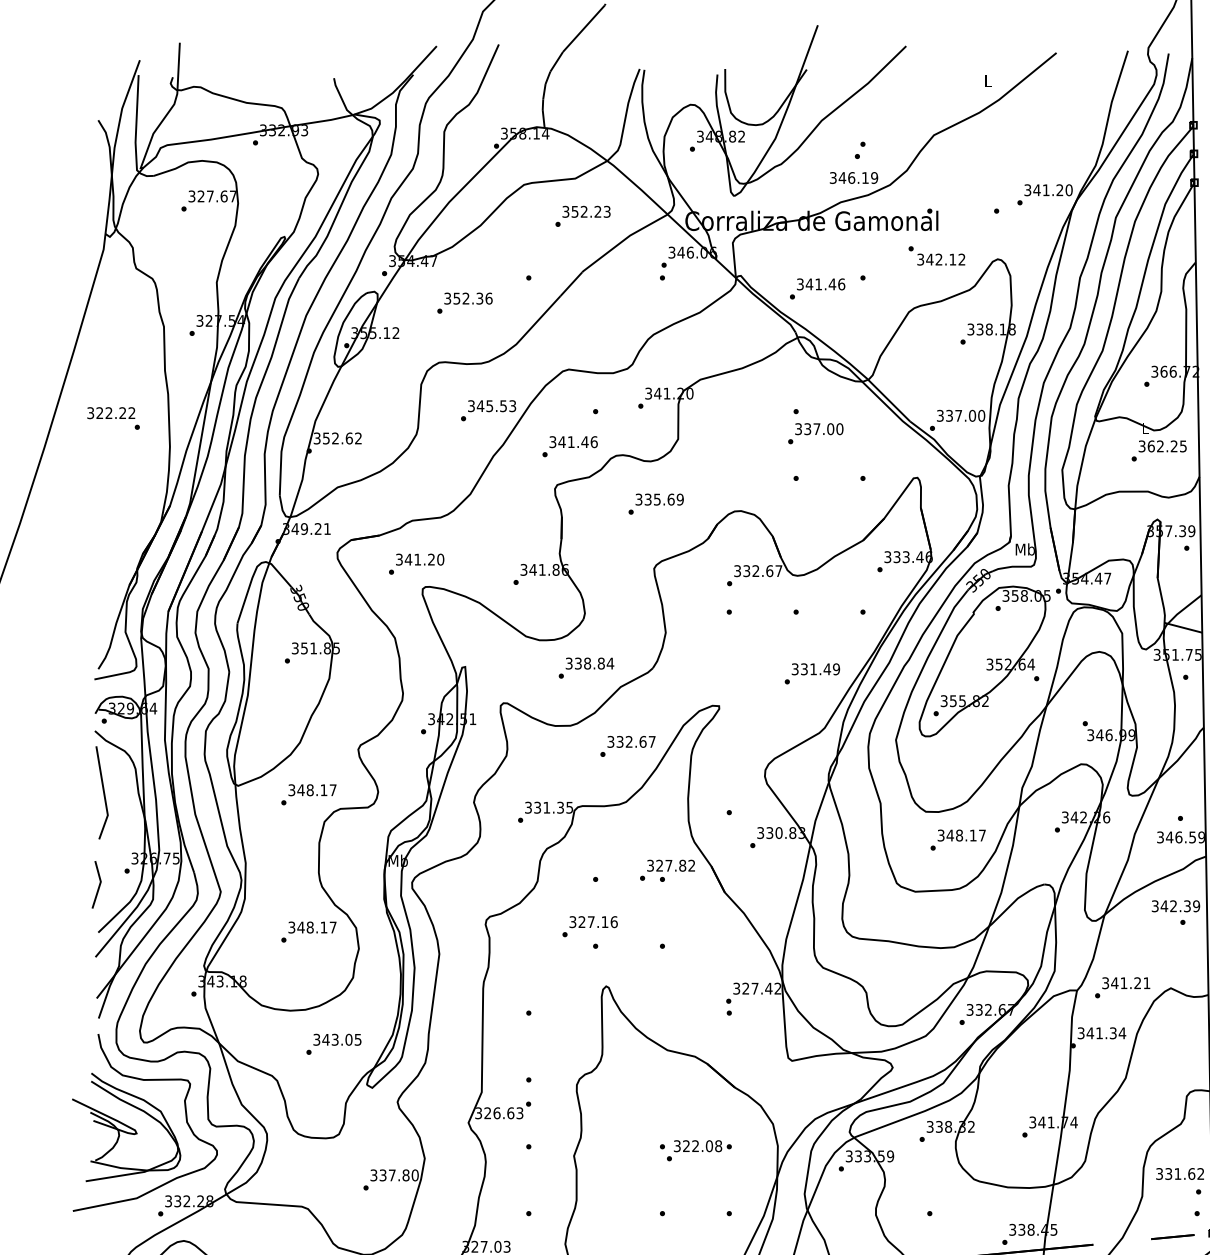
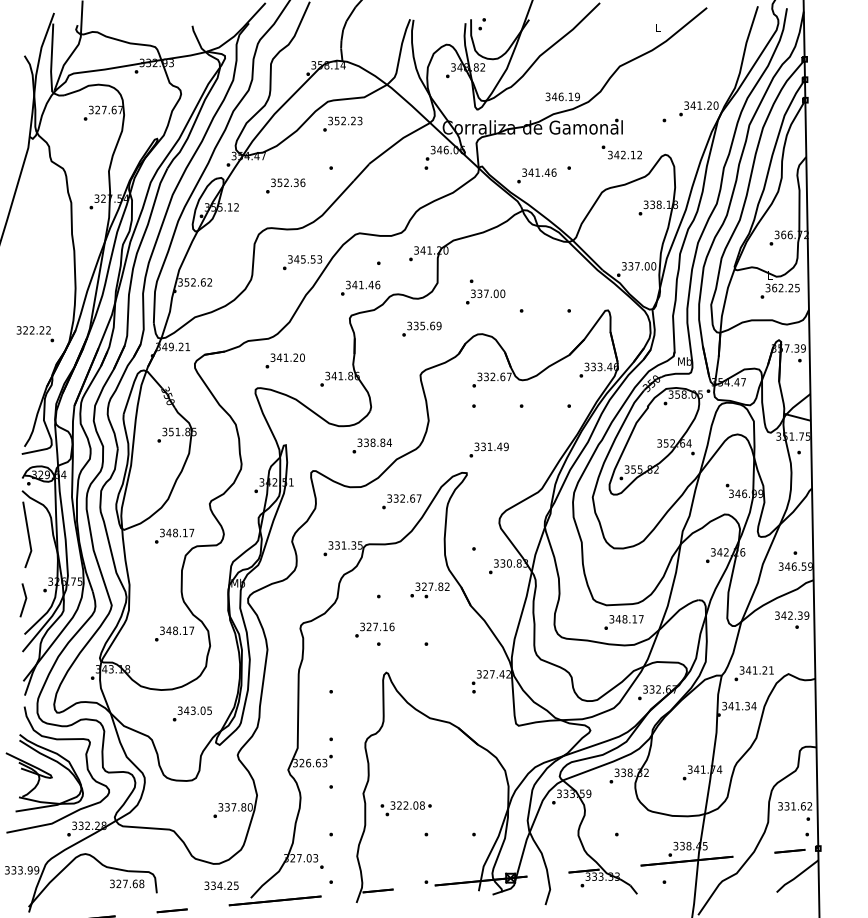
part: (859, 150) -> (481, 24), moved
text: (582, 215) -> (342, 123), moved
text: (113, 418) -> (35, 334), moved
text: (815, 425) -> (485, 291), moved
text: (415, 563) -> (284, 360), moved
text: (811, 673) -> (488, 449), moved
text: (957, 840) -> (623, 622), moved
text: (694, 1150) -> (405, 808), moved

